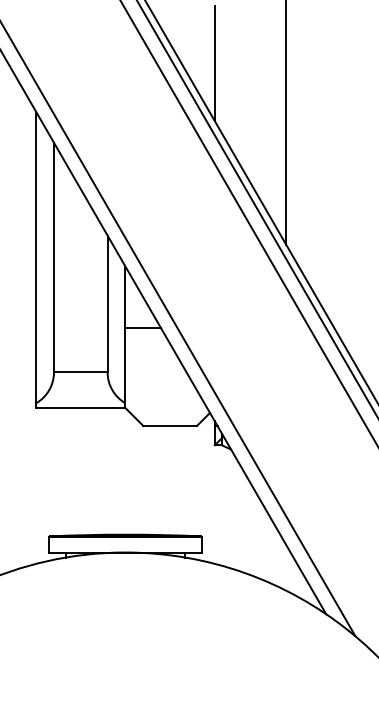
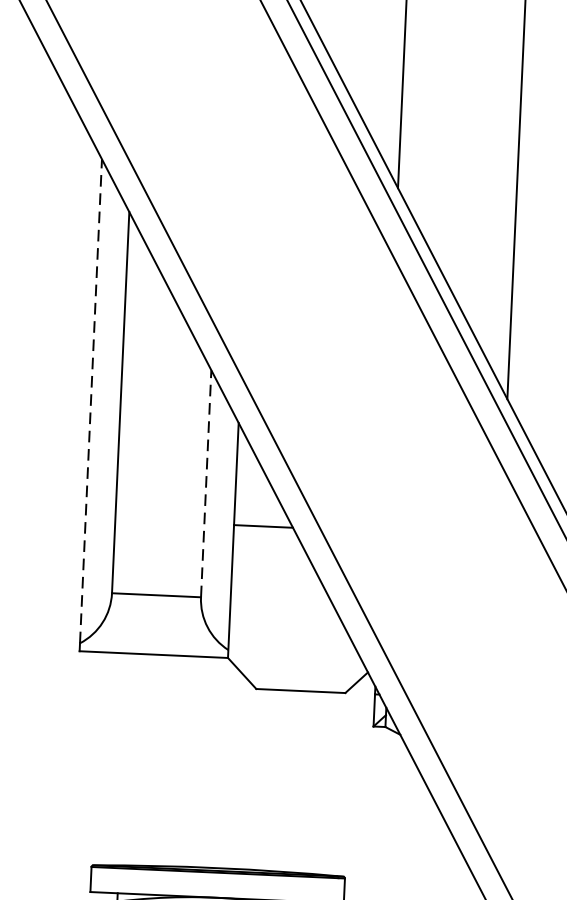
line: (36, 257) -> (91, 401), solid -> dashed
line: (107, 303) -> (206, 482), solid -> dashed

